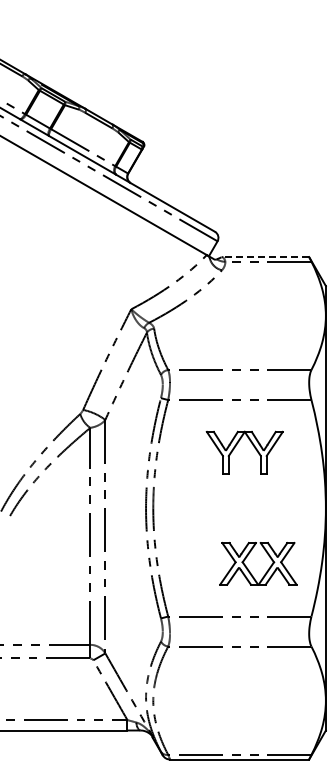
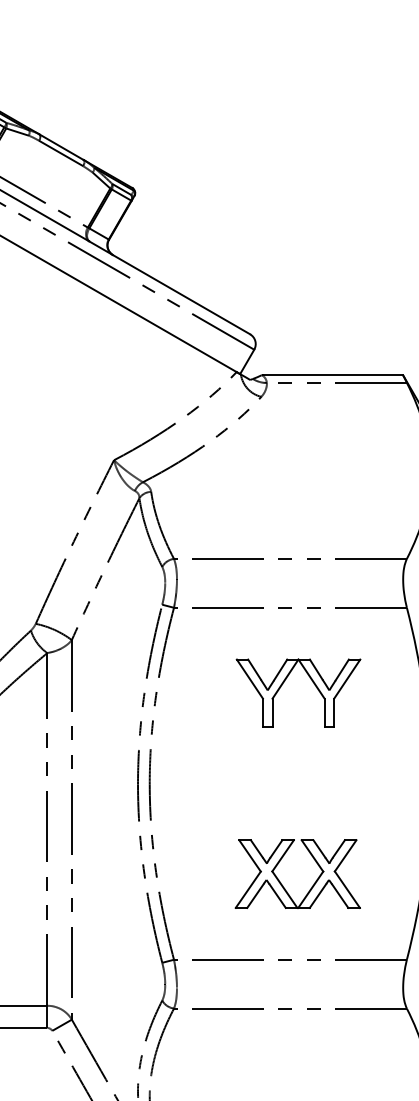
line: (265, 257) -> (332, 376), dashed -> solid
part: (267, 569) -> (312, 883), moved

